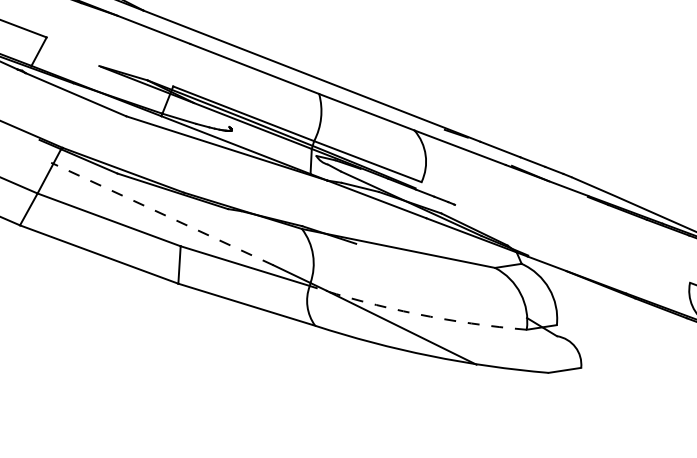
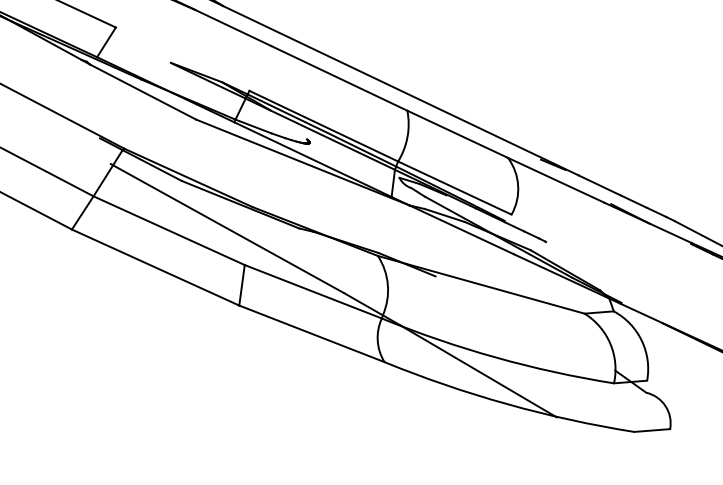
line: (161, 213) -> (226, 227), dashed -> solid
arc: (417, 314) -> (496, 358), dashed -> solid

